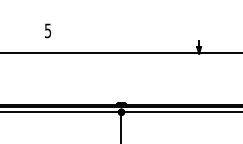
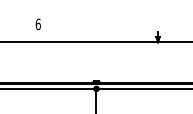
text: (47, 31) -> (37, 24), 5 -> 6

